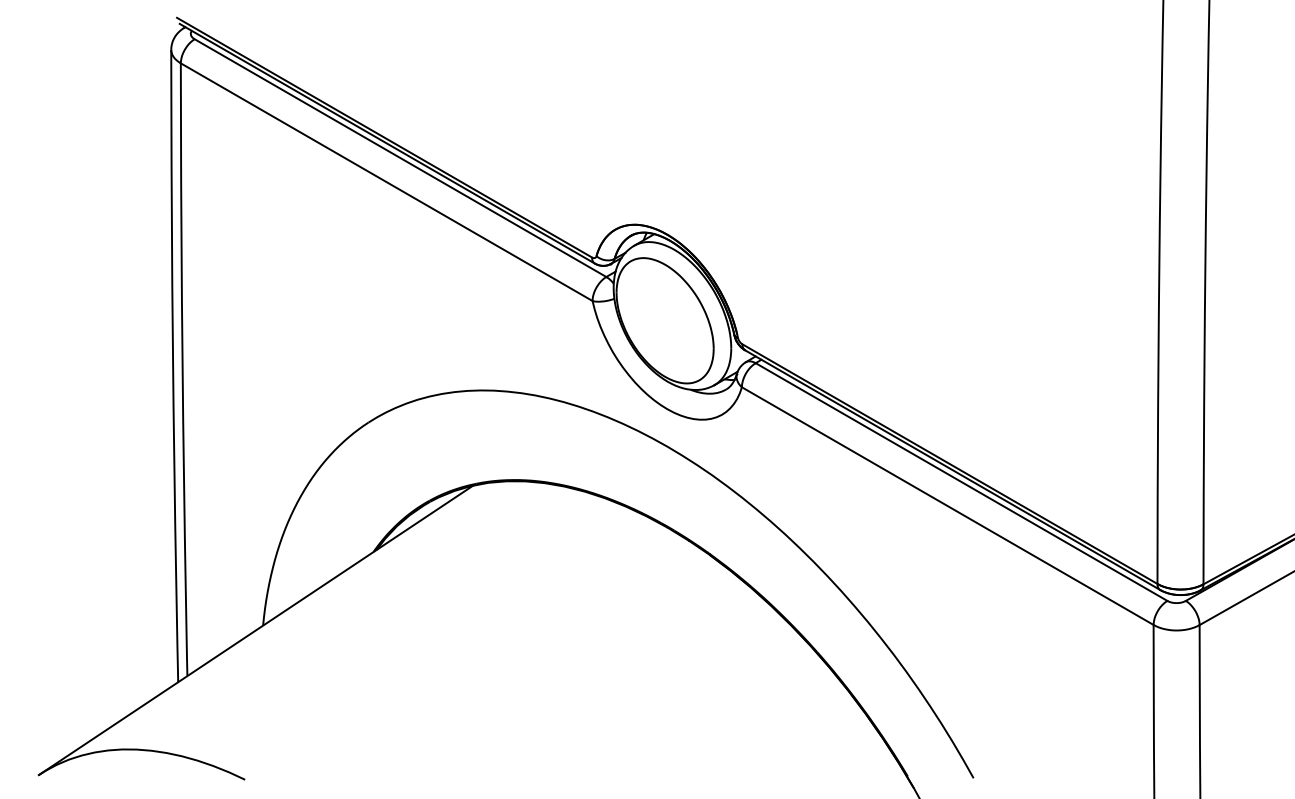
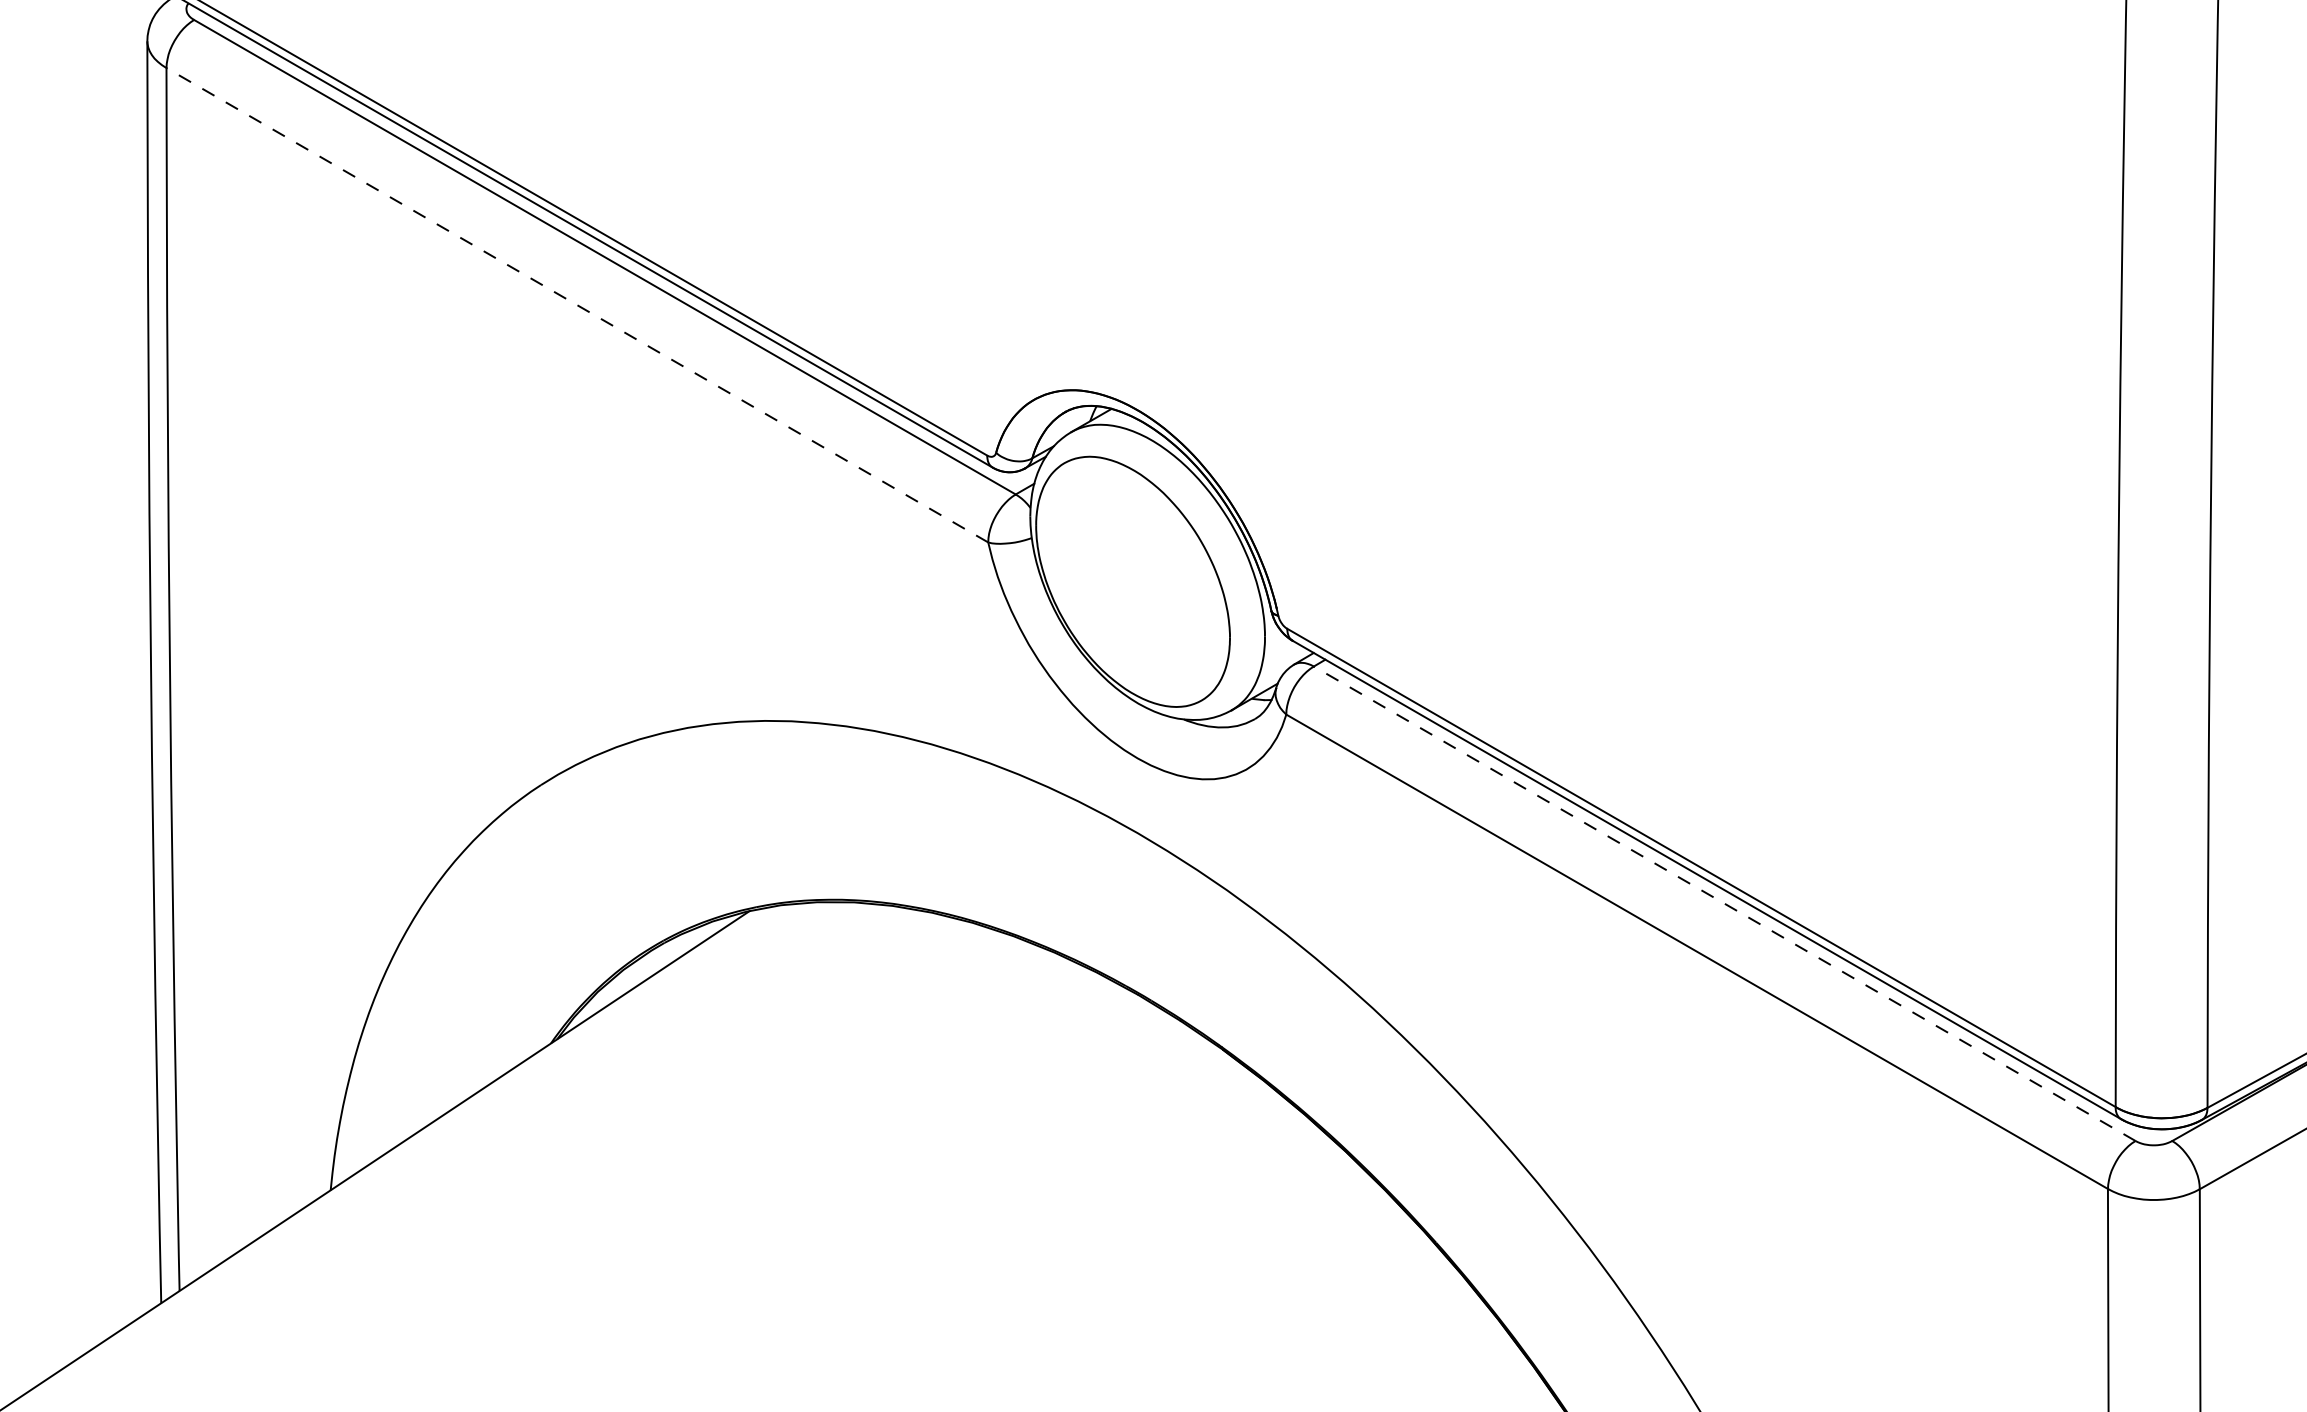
line: (386, 182) -> (576, 305), solid -> dashed
line: (961, 482) -> (1724, 904), solid -> dashed

